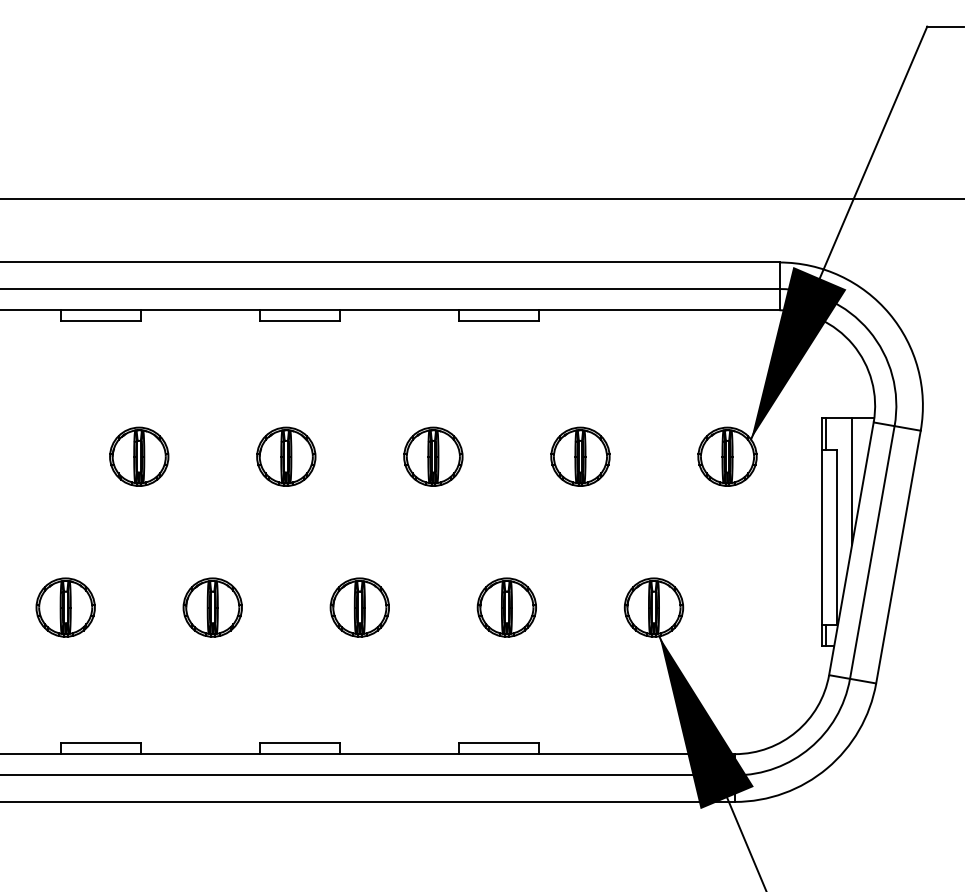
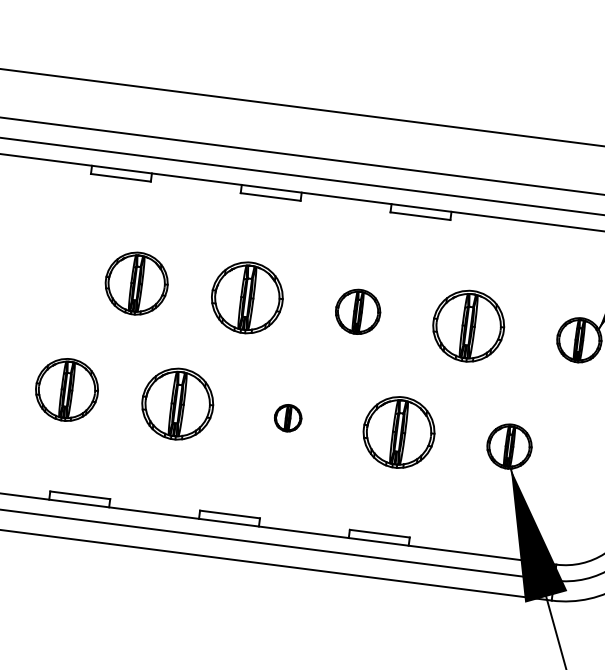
part: (139, 456) -> (137, 283), size x1.4
part: (286, 456) -> (247, 297), size x1.6
part: (580, 456) -> (468, 325), size x1.6
part: (65, 607) -> (66, 389), size x1.4
part: (212, 607) -> (177, 403), size x1.6
part: (359, 607) -> (287, 418), size x0.6
part: (506, 607) -> (398, 432), size x1.6

